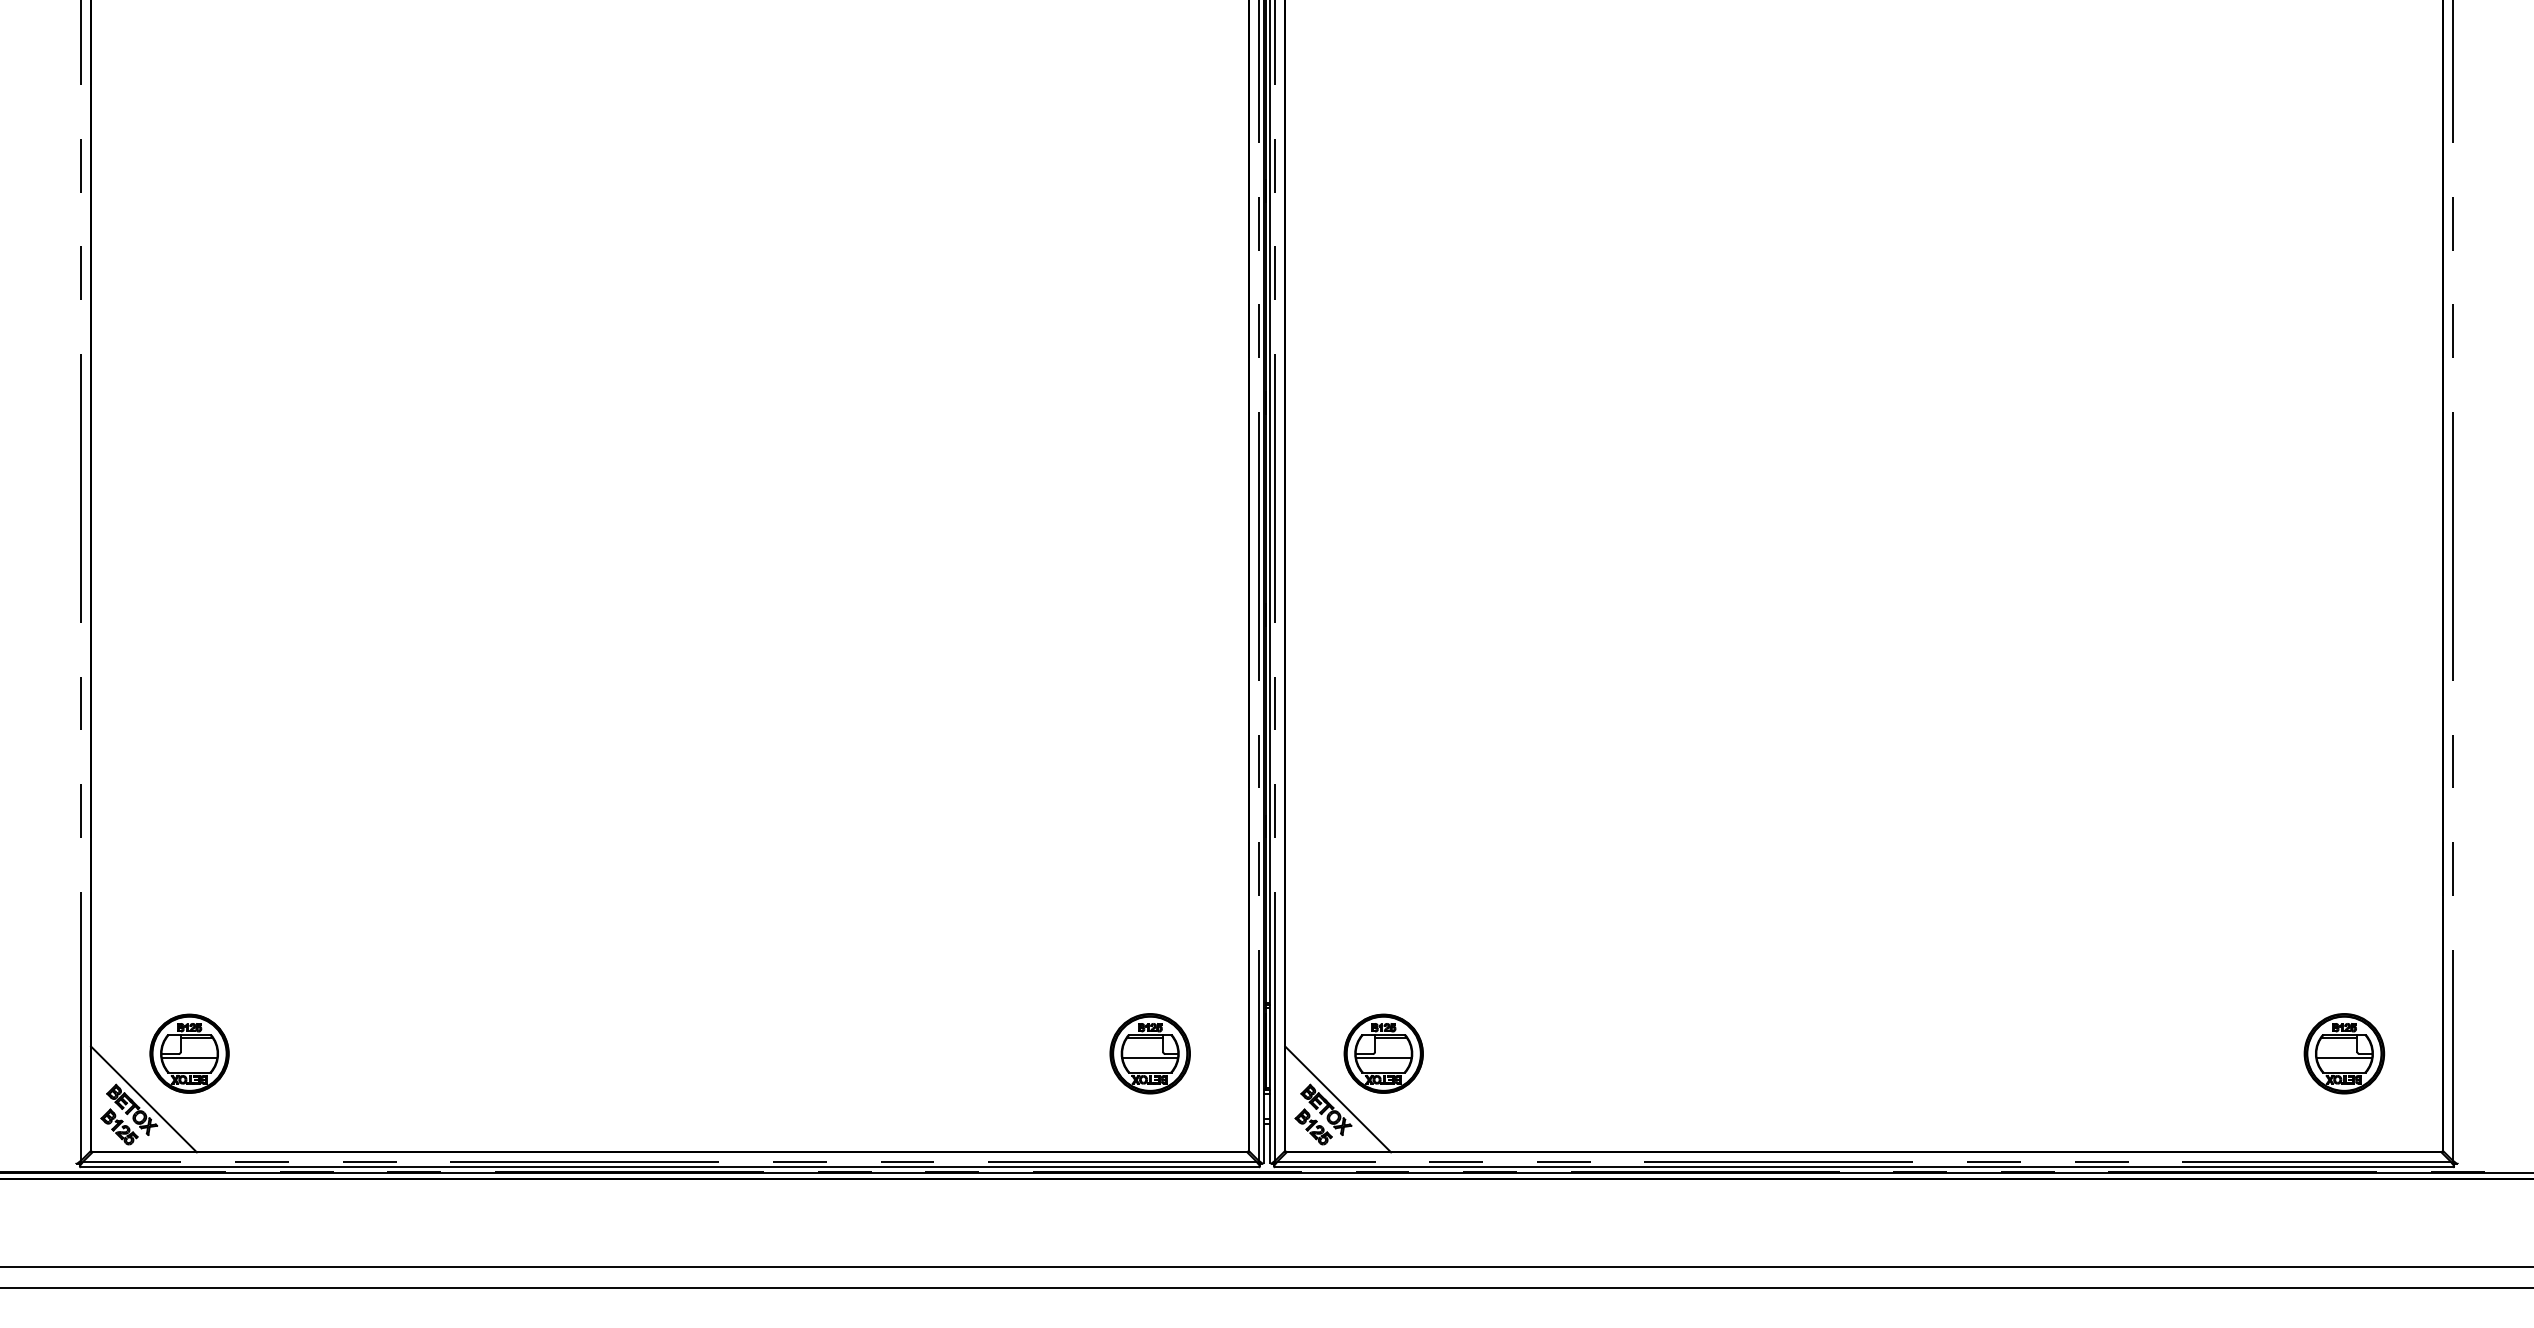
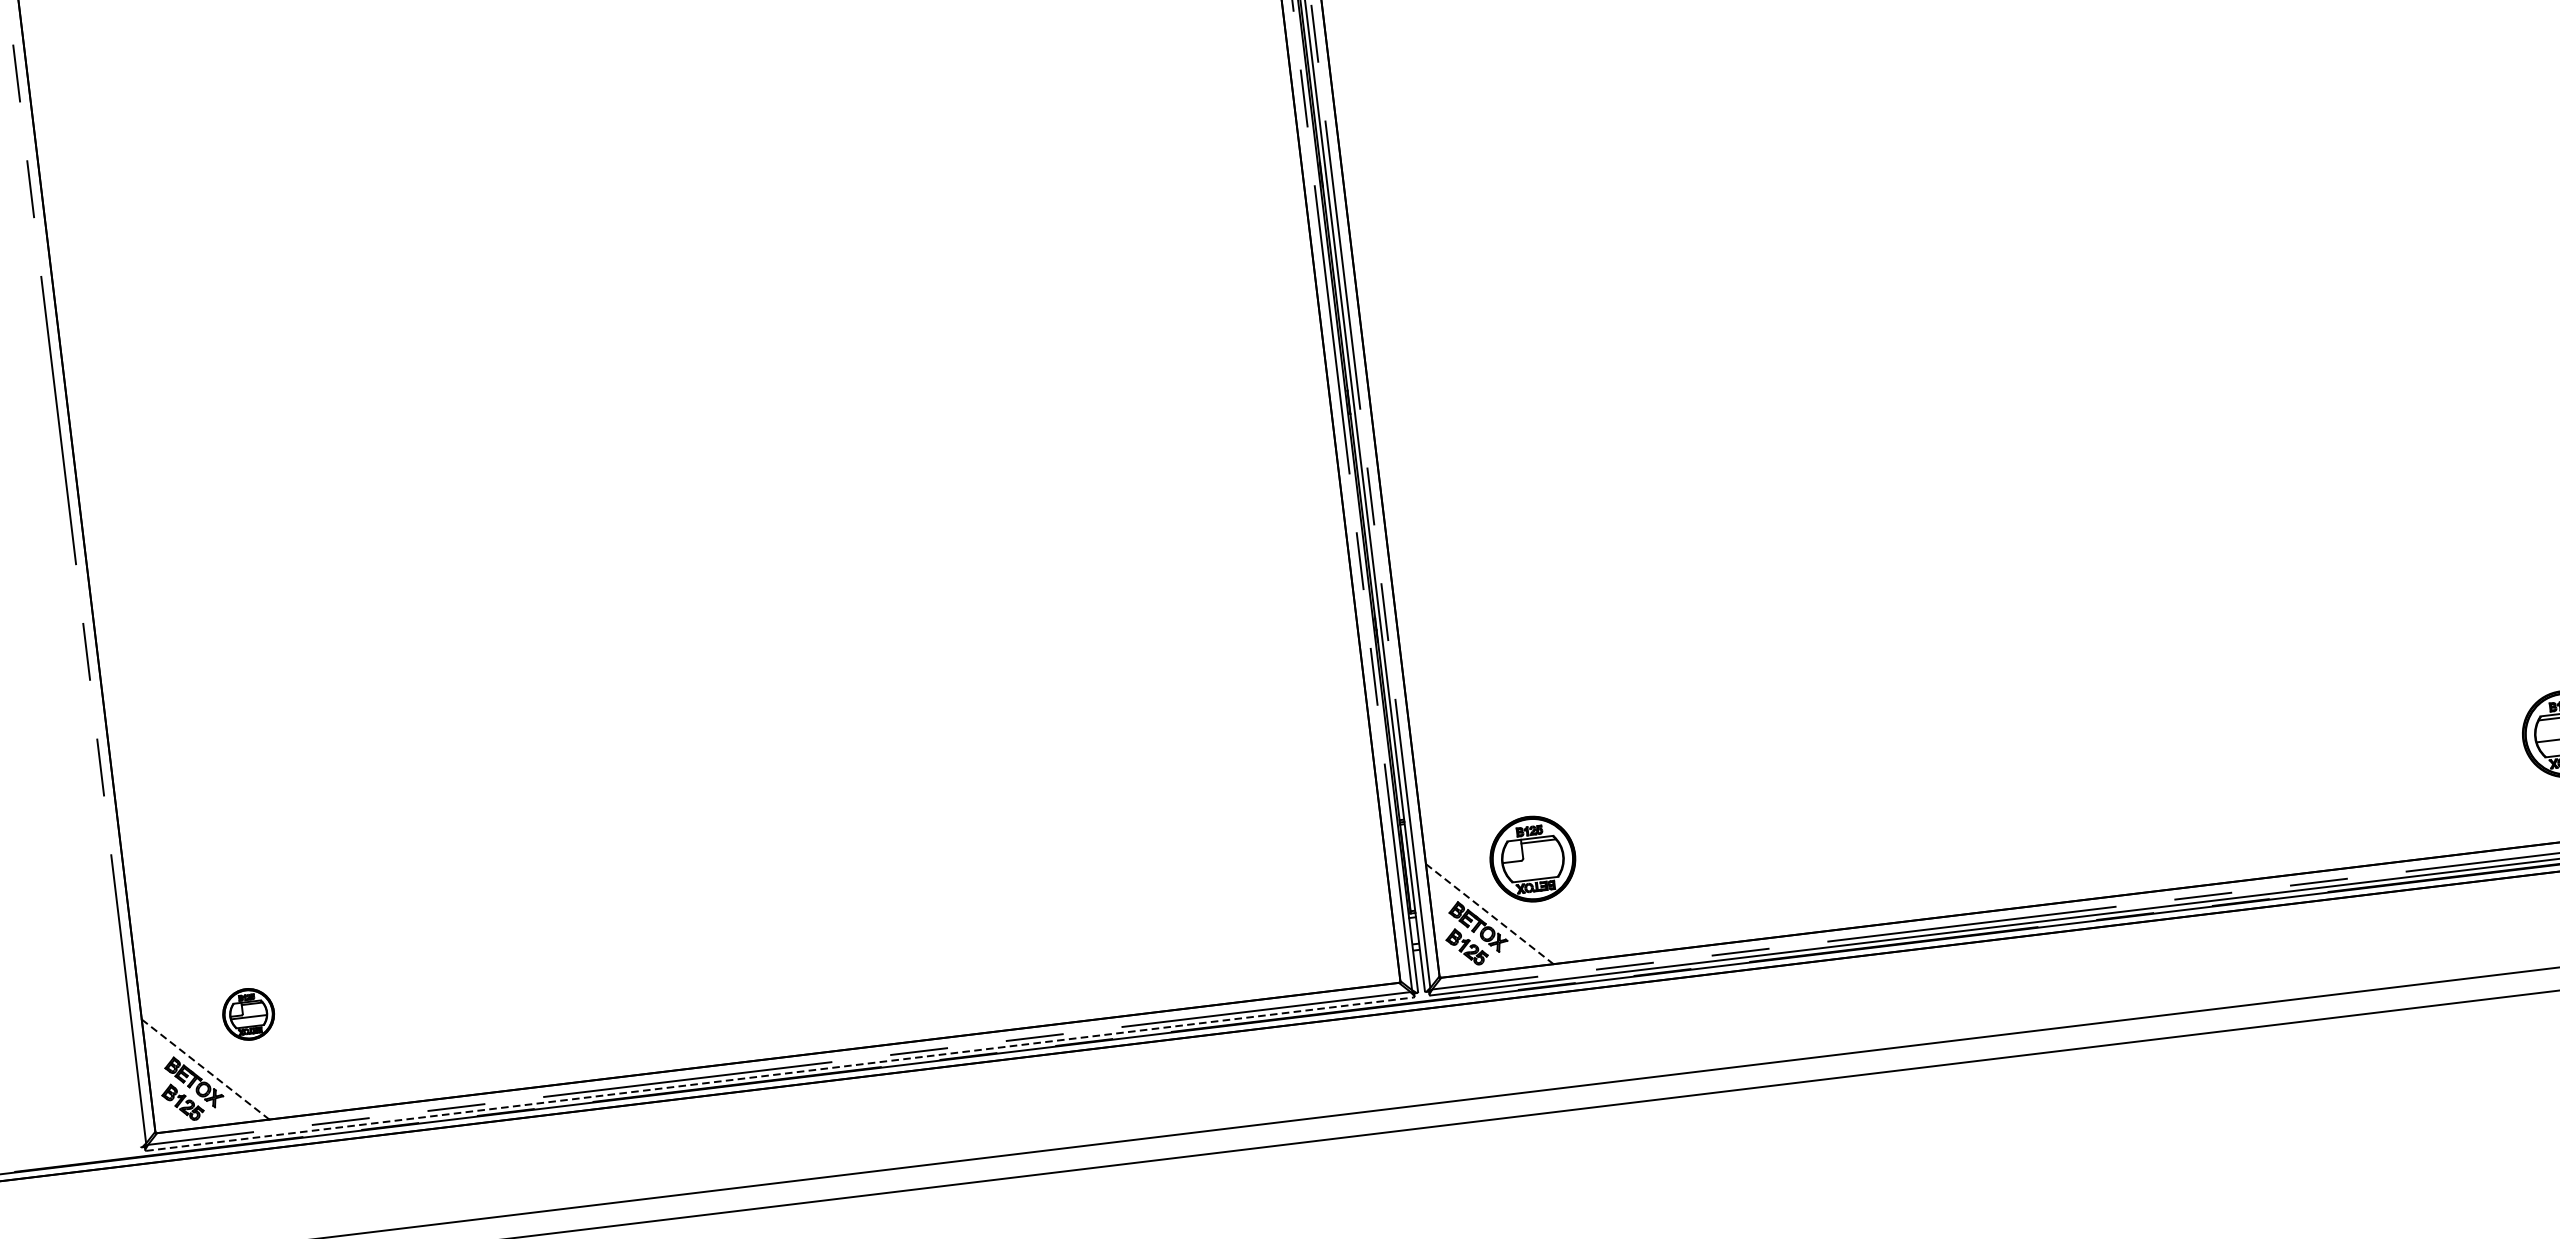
part: (189, 1053) -> (248, 1014), size x0.6
part: (1149, 1053) -> (1280, 889), removed
line: (1383, 1058) -> (1533, 864), removed
line: (143, 1099) -> (205, 1069), solid -> dashed
line: (1338, 1099) -> (1490, 914), solid -> dashed
line: (670, 1167) -> (780, 1074), solid -> dashed

